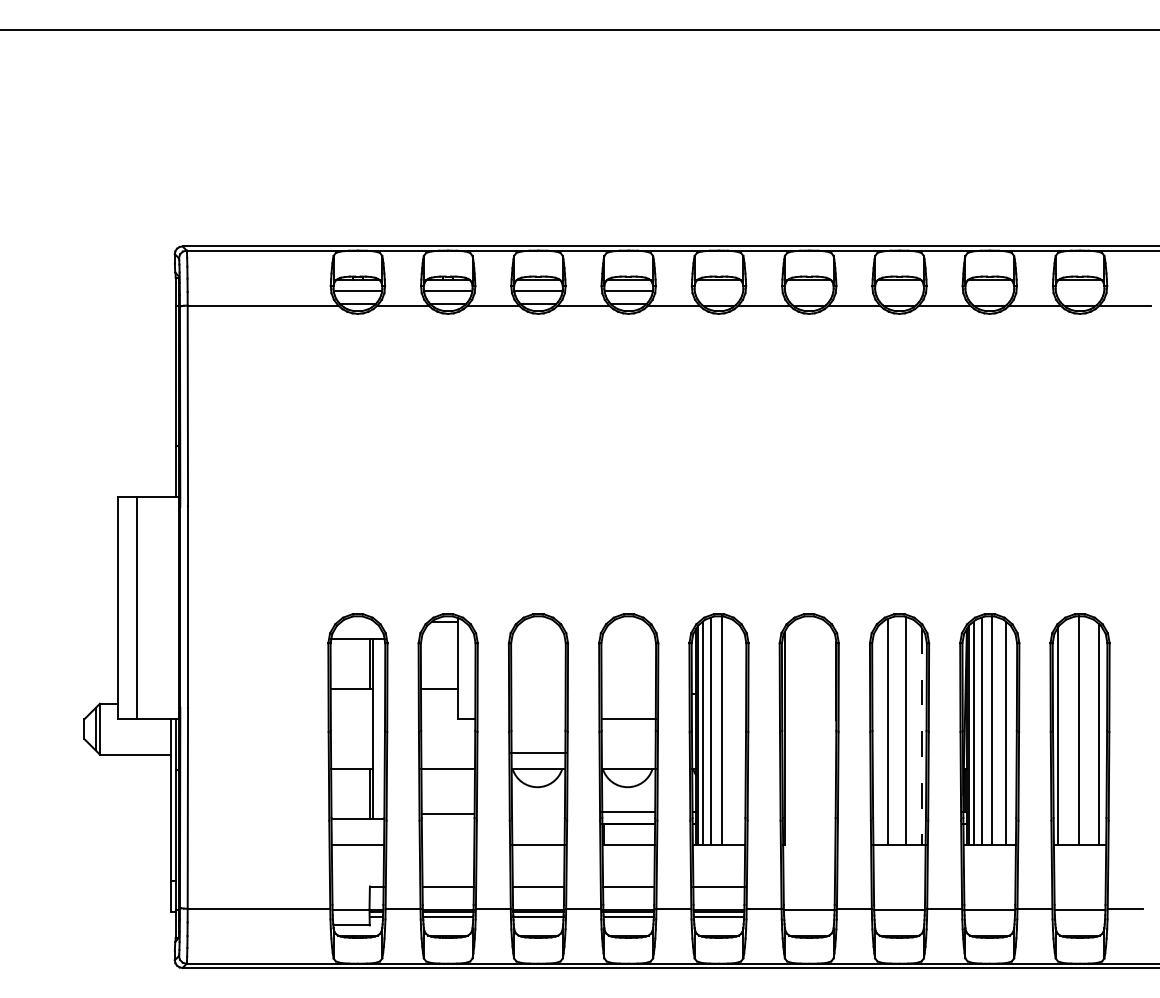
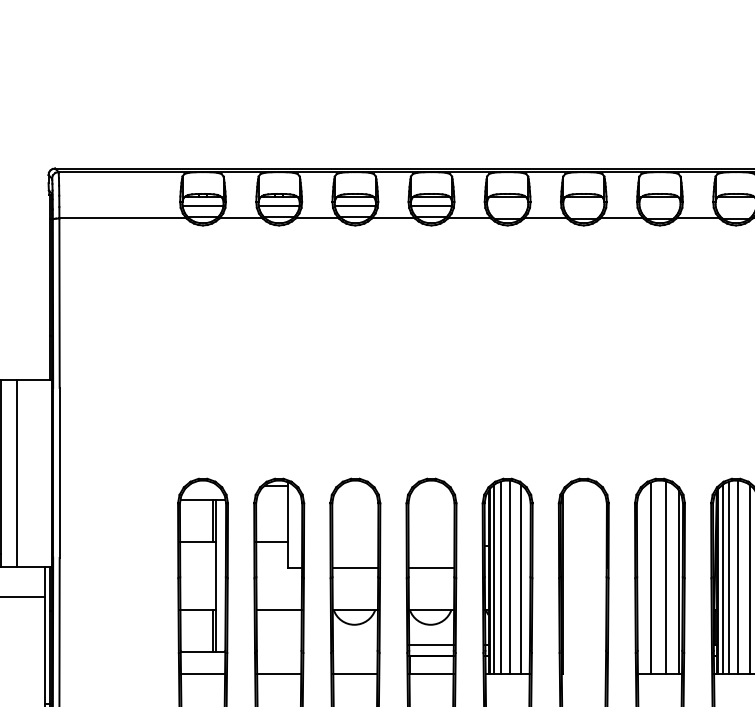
line: (735, 733) -> (521, 579), added
line: (921, 736) -> (678, 582), dashed -> solid
line: (538, 753) -> (355, 567), moved
line: (448, 814) -> (279, 673), moved

